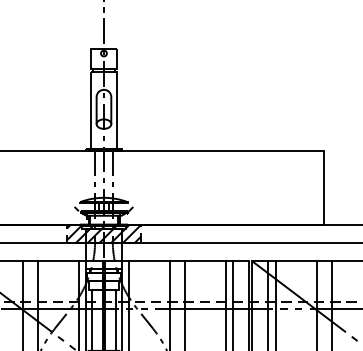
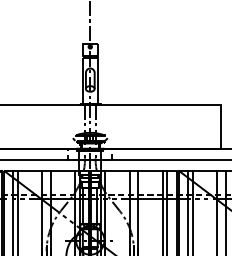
hatch: (104, 232) -> (90, 153), removed

